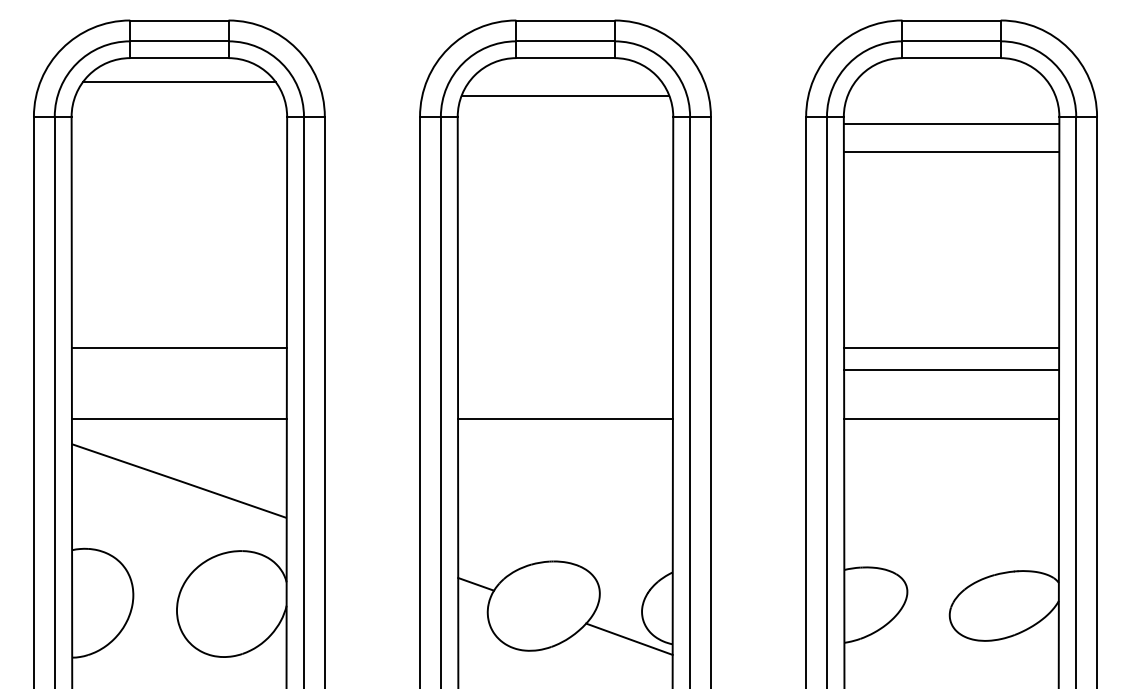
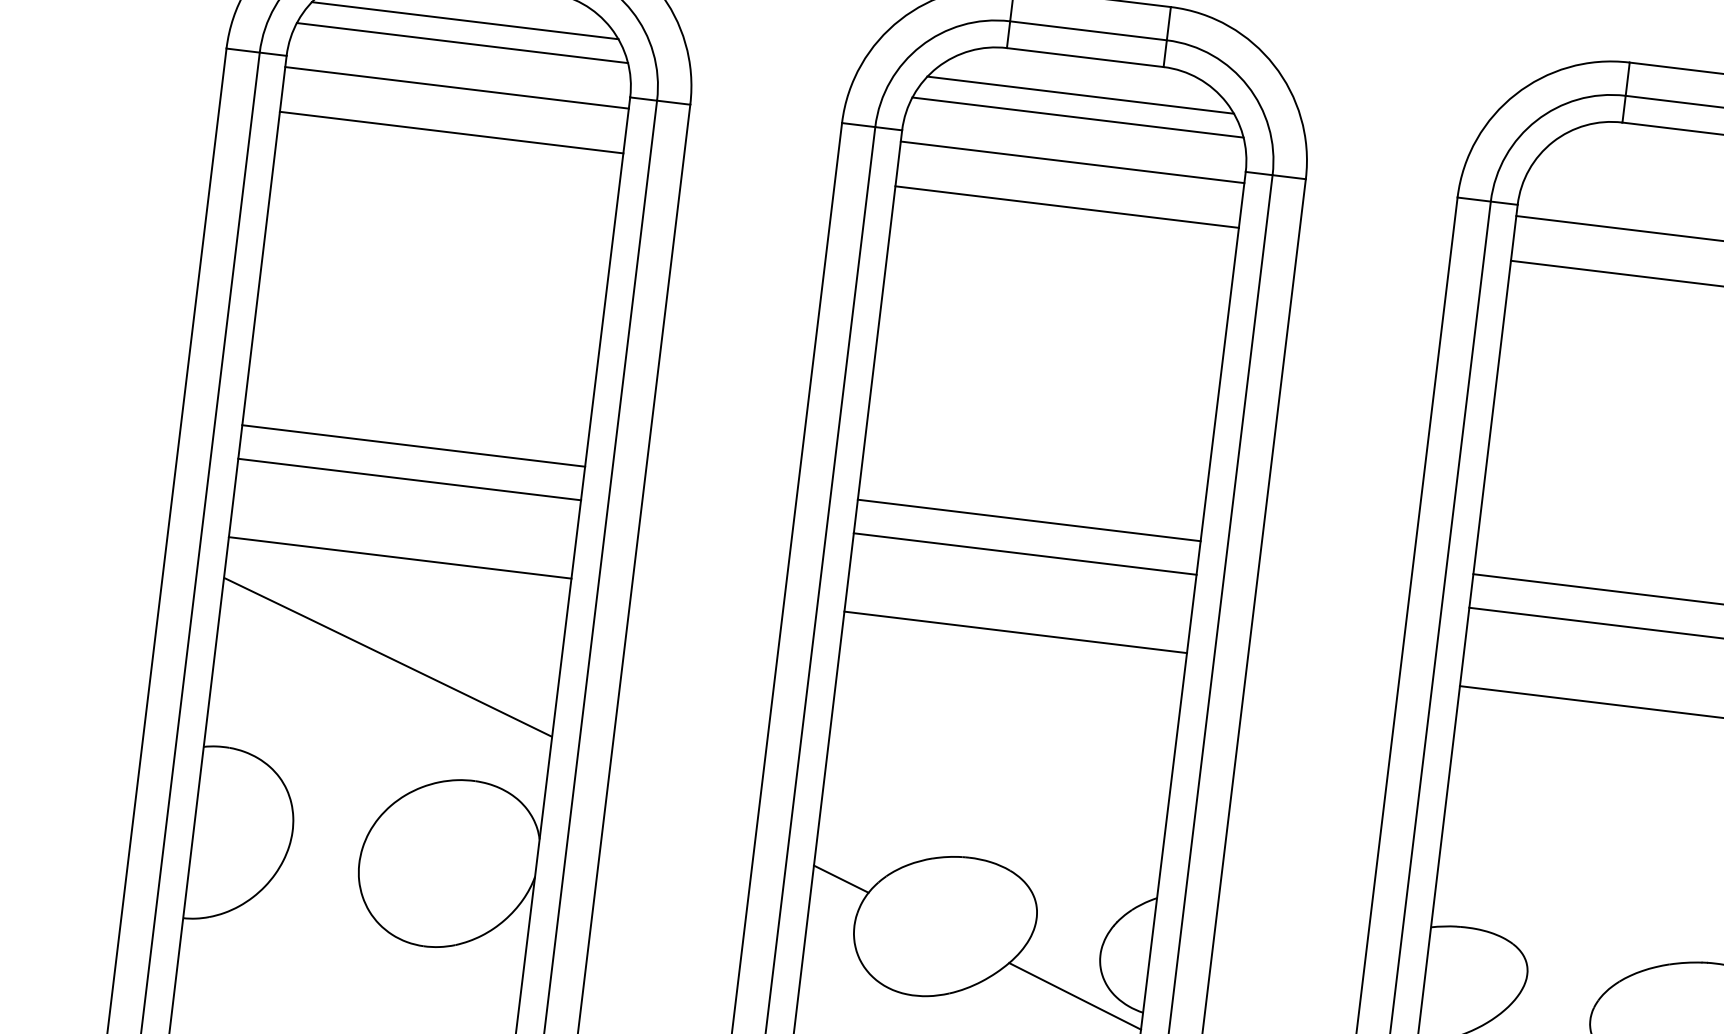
line: (565, 81) -> (1080, 94), added
line: (179, 95) -> (462, 42), added
line: (179, 123) -> (457, 87), added
line: (565, 123) -> (1072, 161), added
line: (179, 151) -> (451, 131), added
line: (565, 151) -> (1067, 206), added
line: (565, 348) -> (1029, 520), added
line: (178, 369) -> (408, 479), added
line: (565, 369) -> (1025, 553), added

